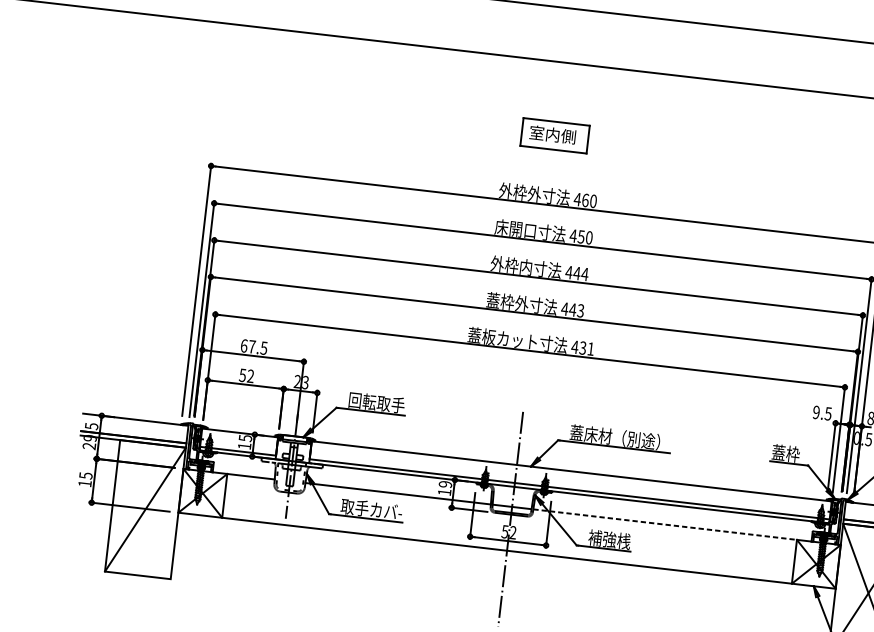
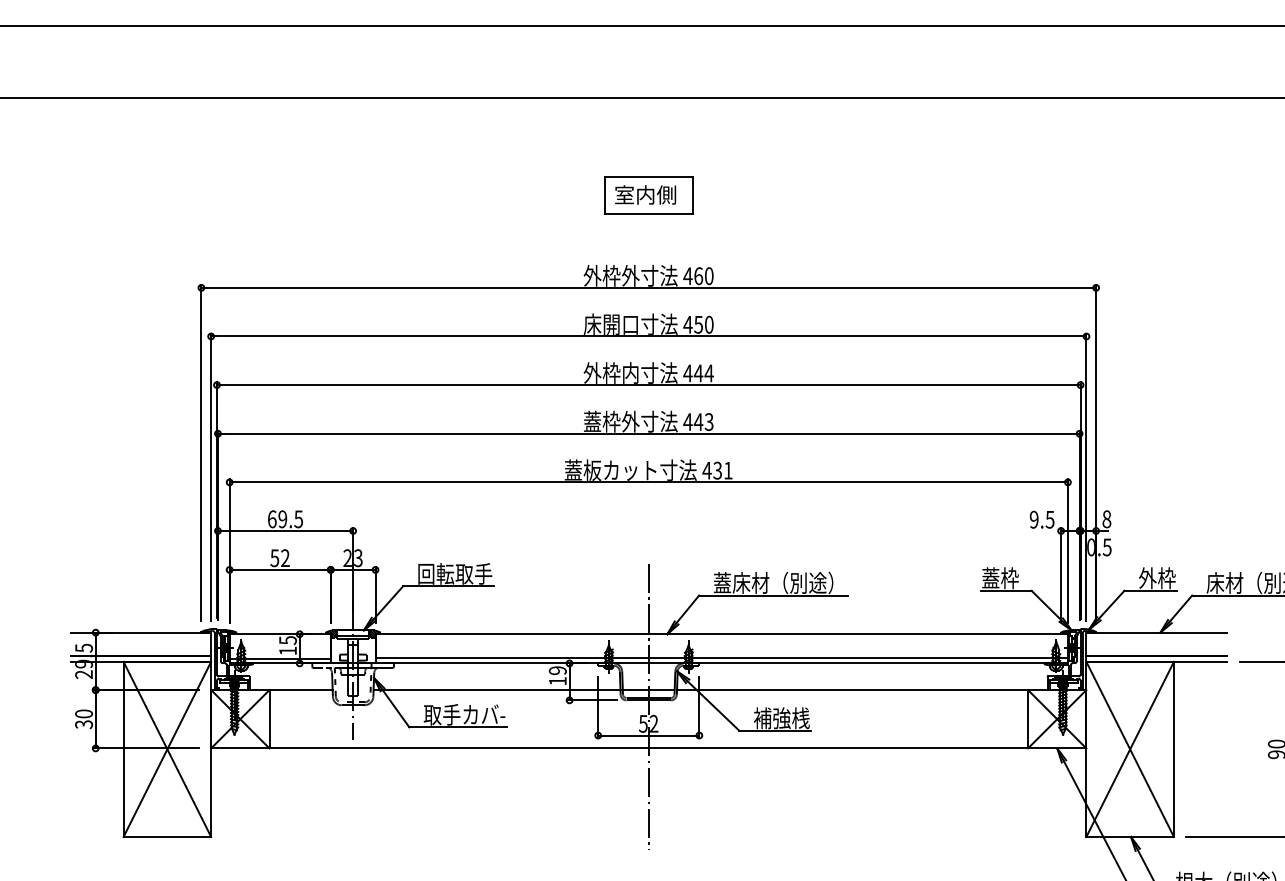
text: (251, 347) -> (282, 519), 67.5 -> 69.5
text: (85, 479) -> (84, 719), 15 -> 30
line: (145, 508) -> (167, 748), added
line: (665, 524) -> (852, 690), dashed -> solid

